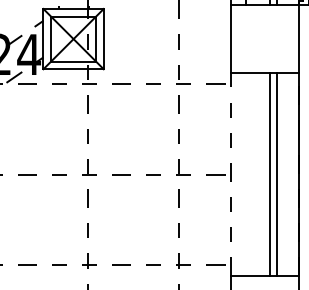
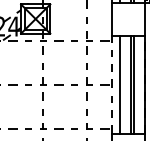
line: (246, 173) -> (119, 84), added

